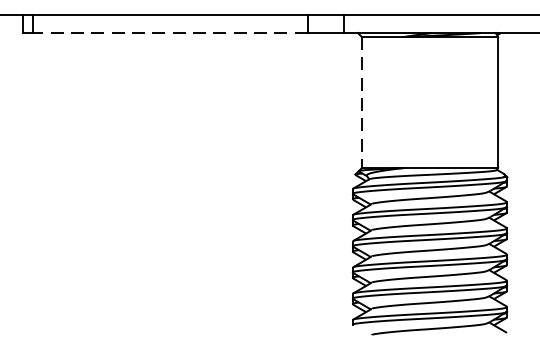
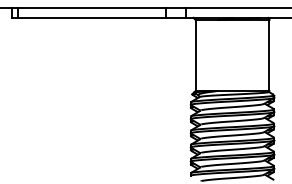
line: (169, 32) -> (91, 17), dashed -> solid
line: (361, 104) -> (195, 56), dashed -> solid

